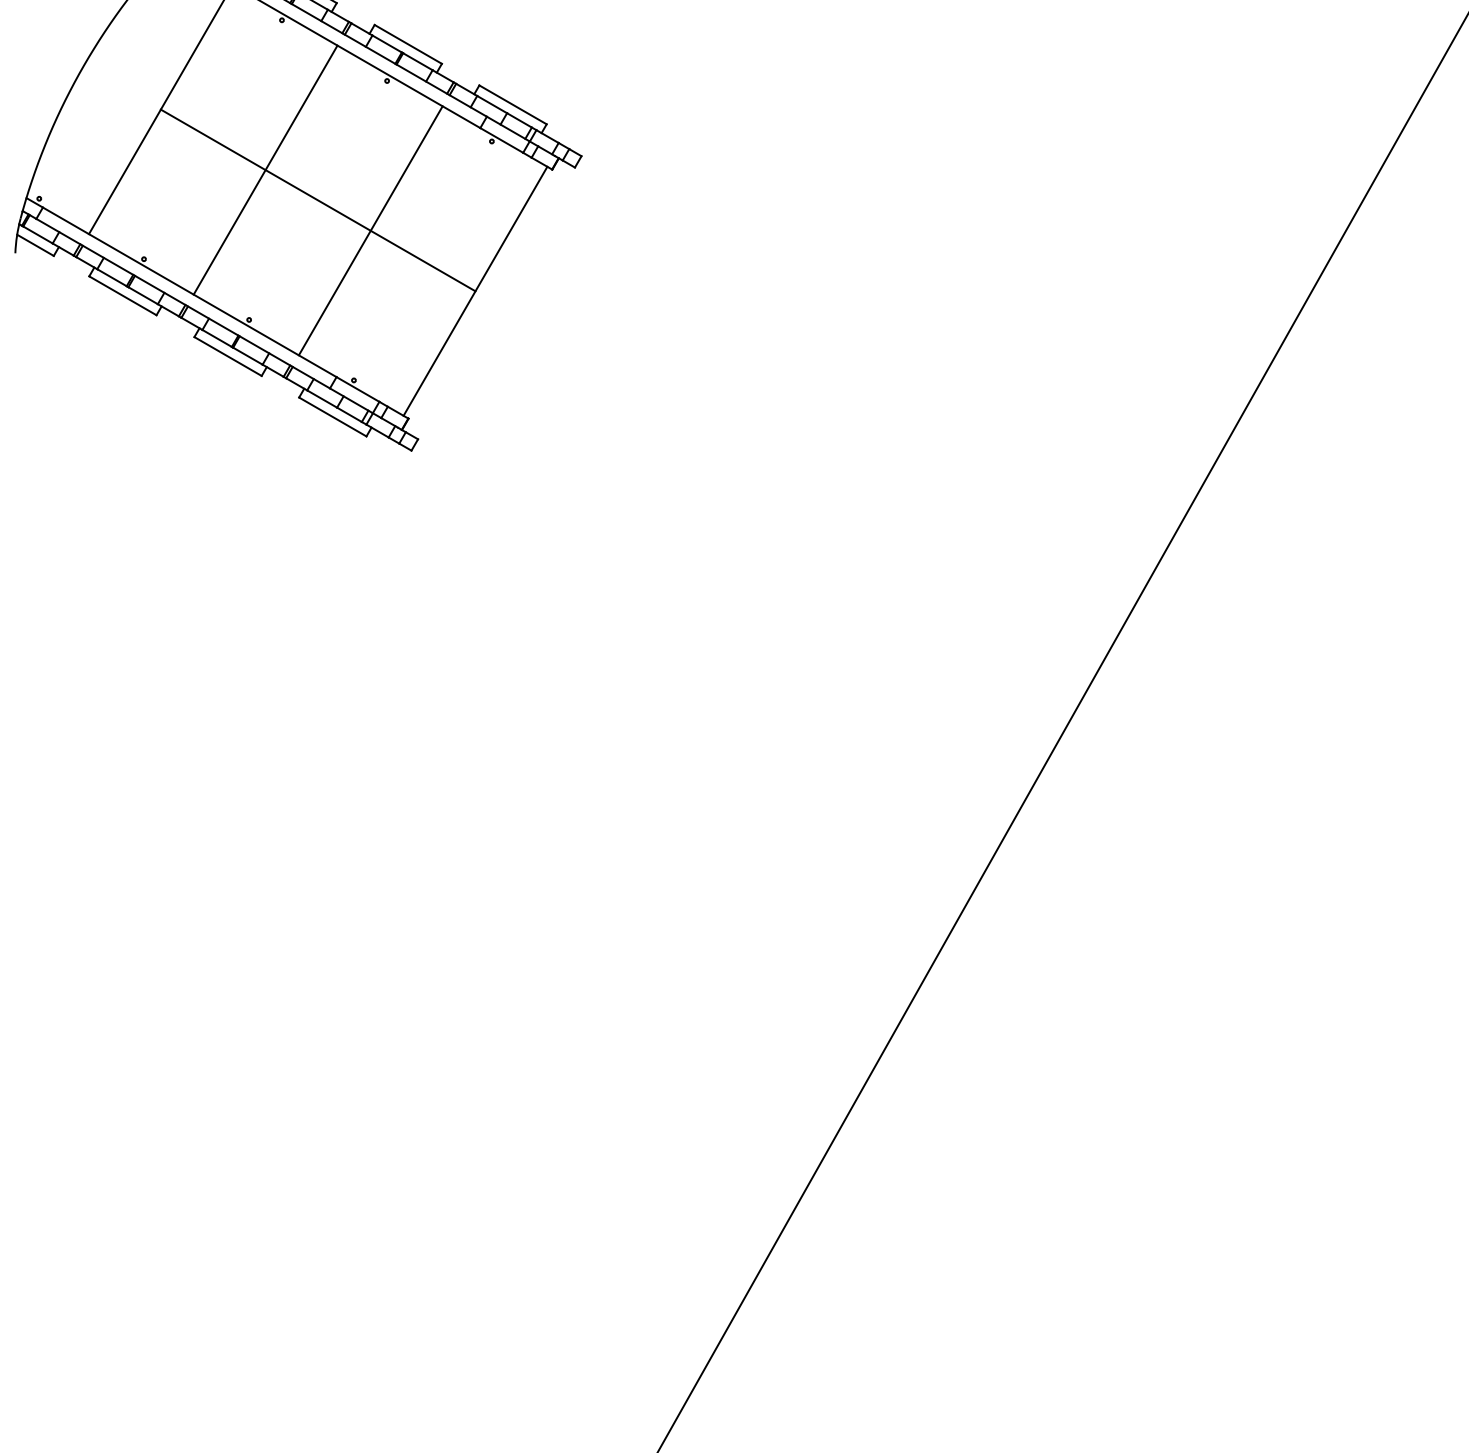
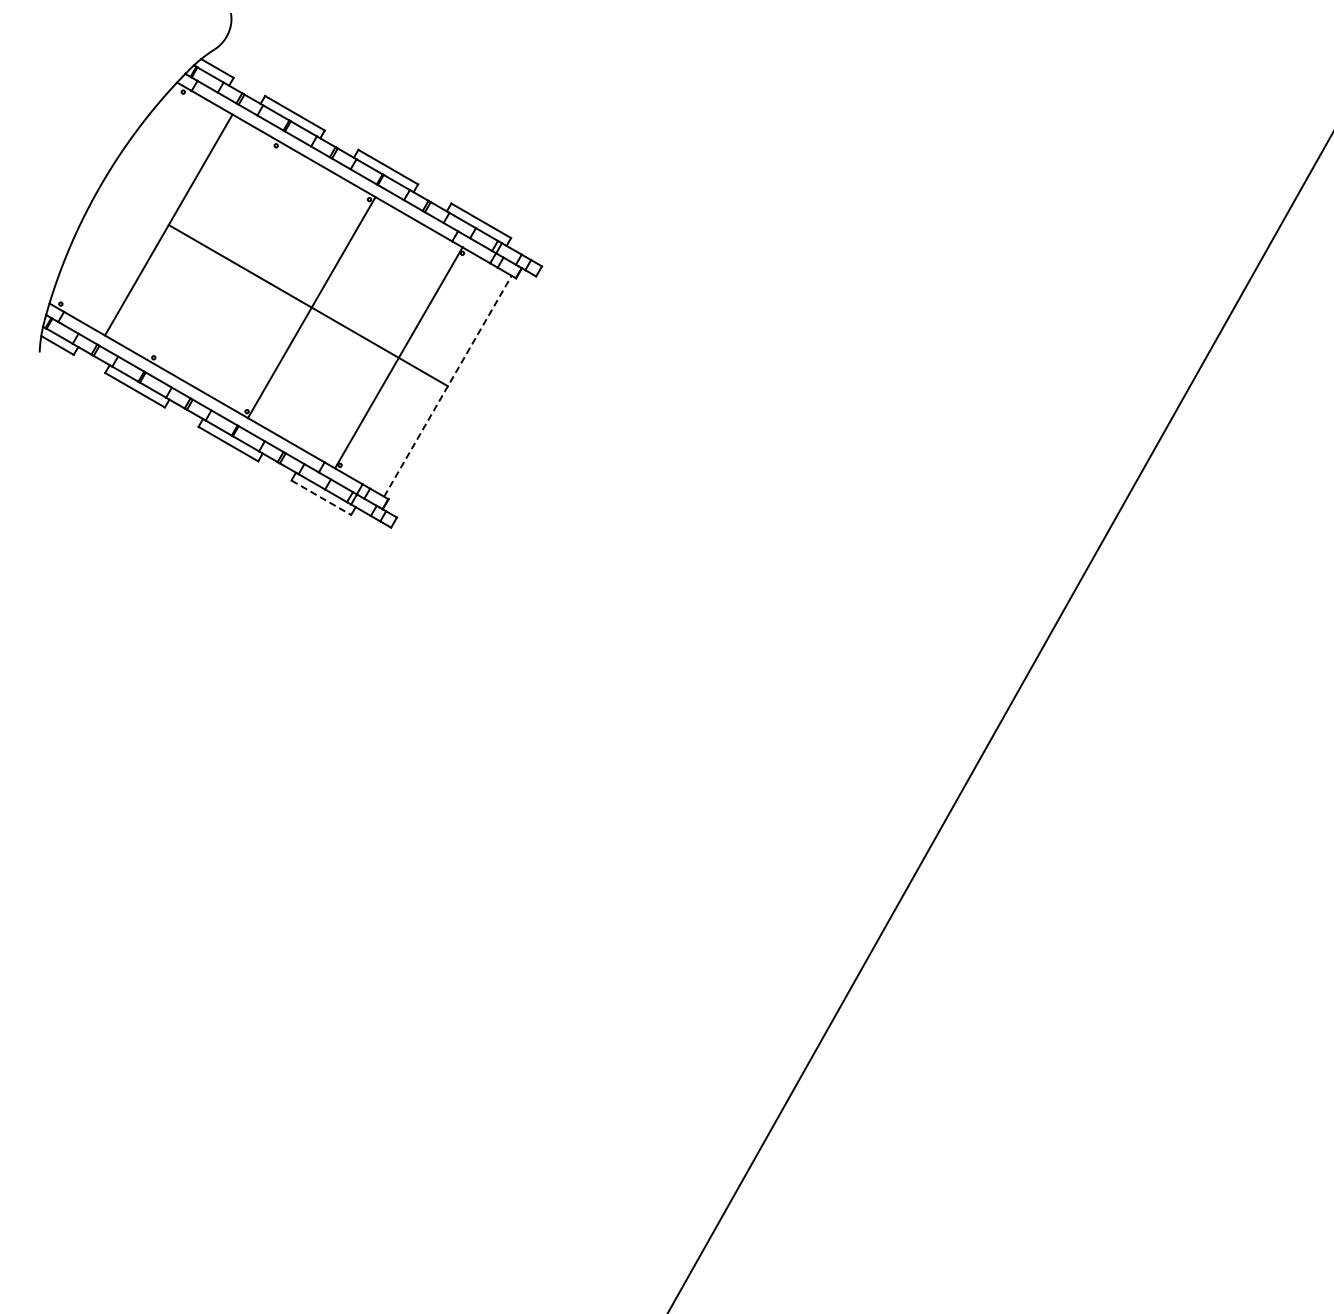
line: (265, 169) -> (311, 307), moved
line: (370, 230) -> (398, 357), moved
line: (475, 291) -> (447, 386), solid -> dashed
line: (333, 417) -> (321, 498), solid -> dashed

